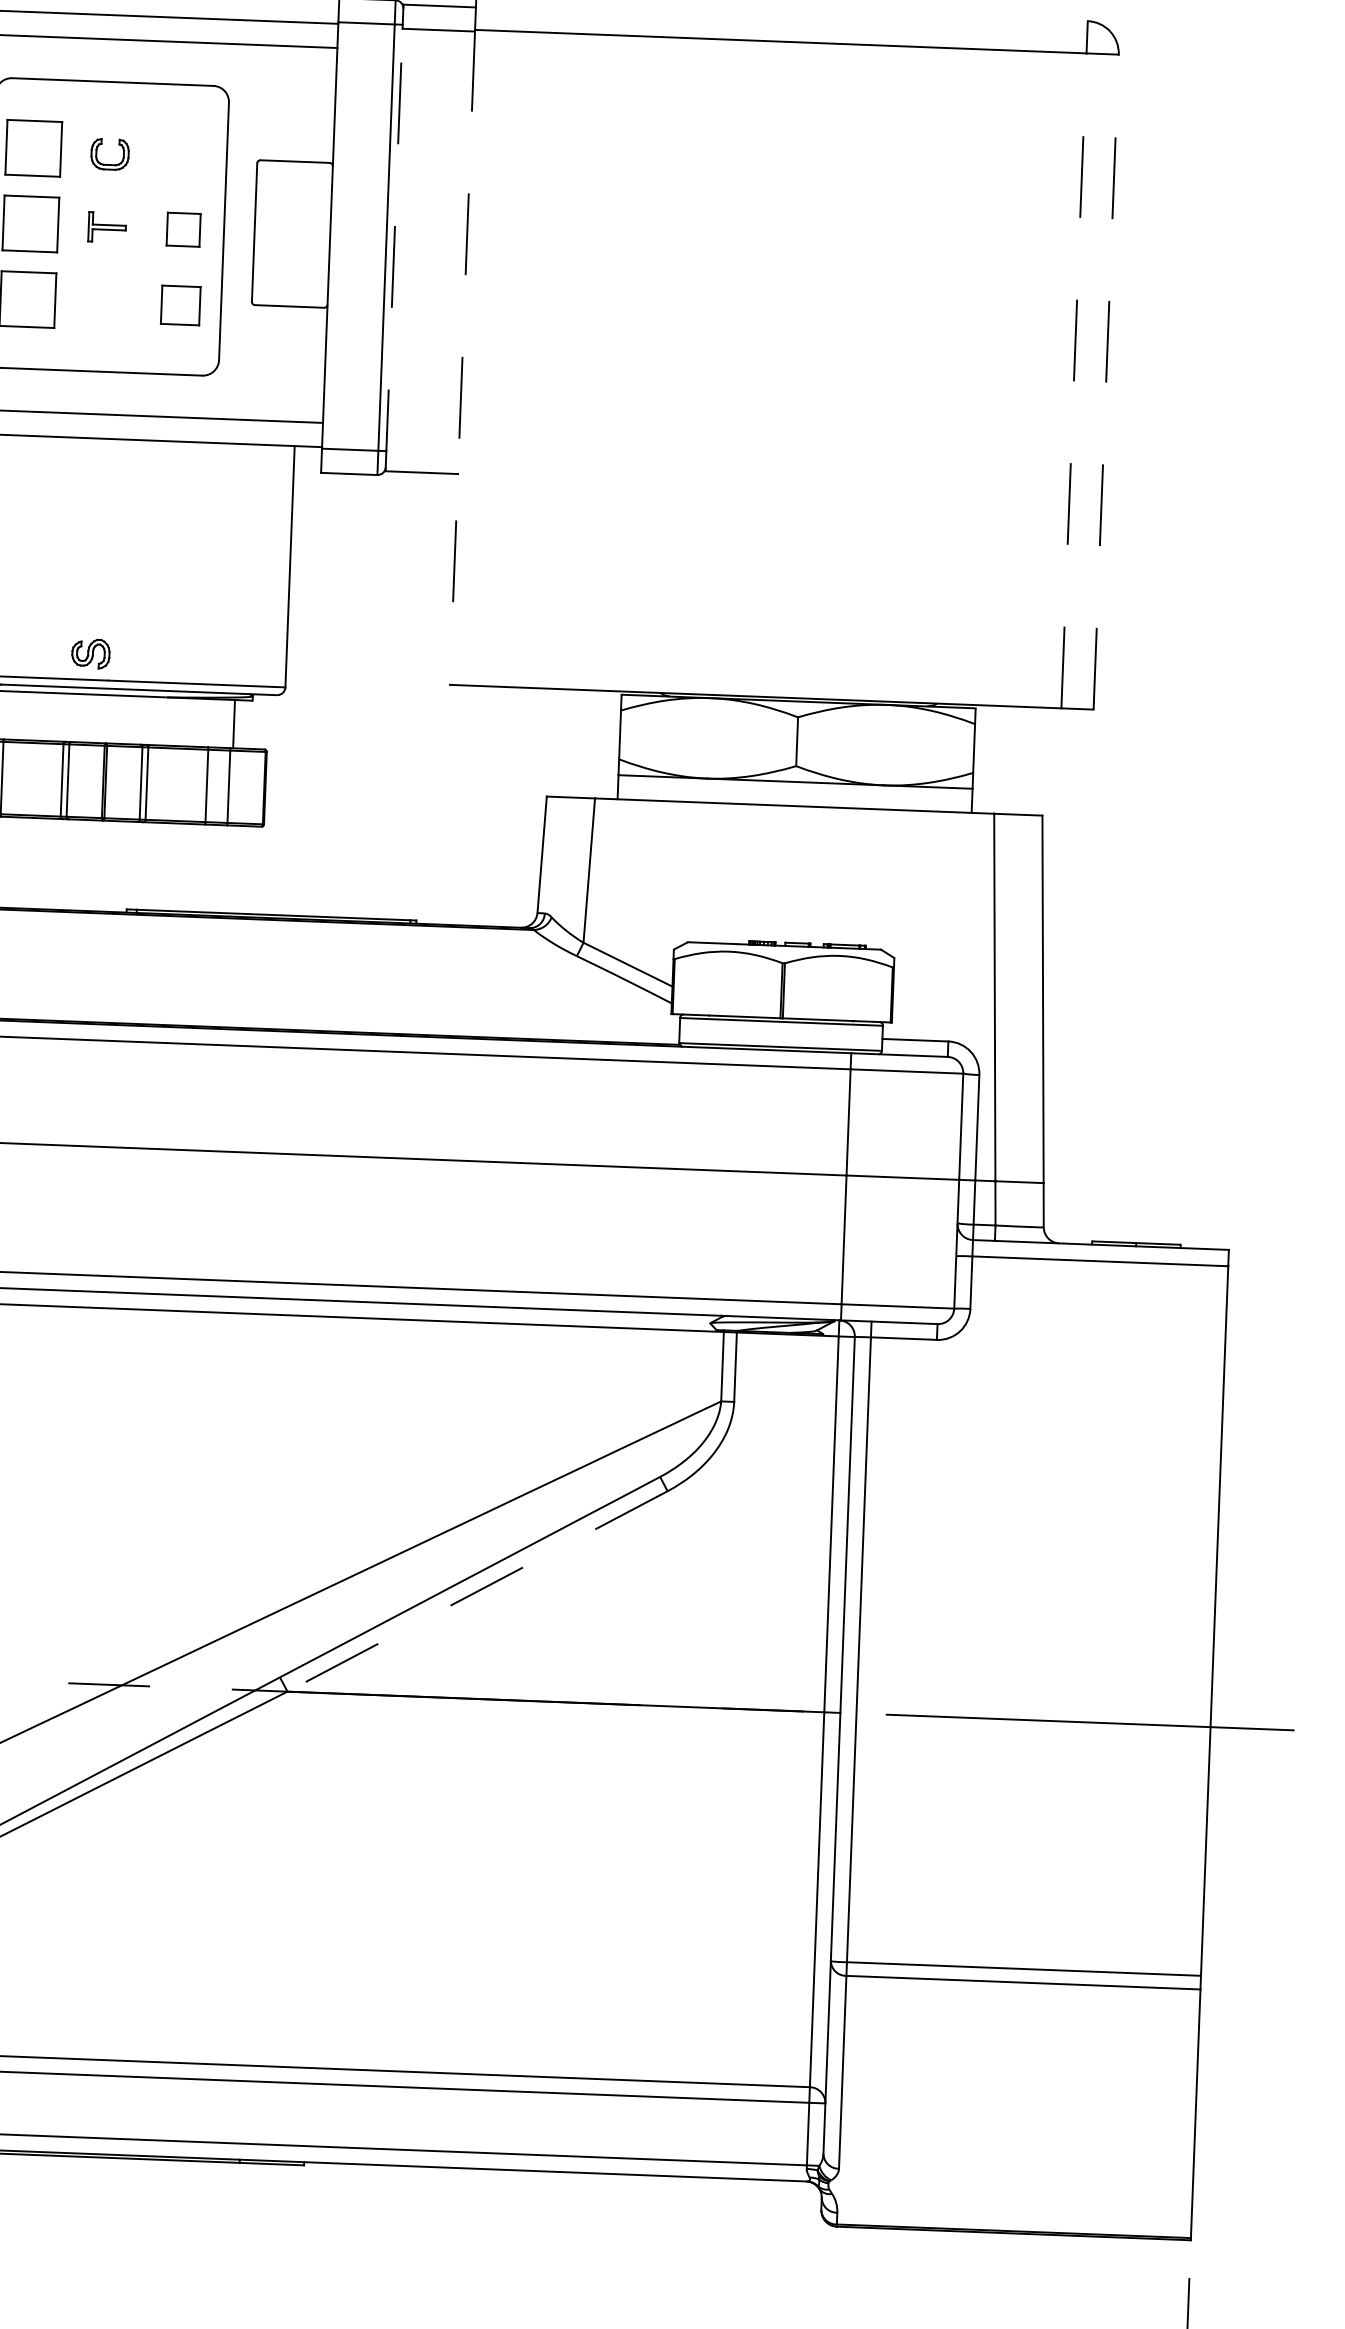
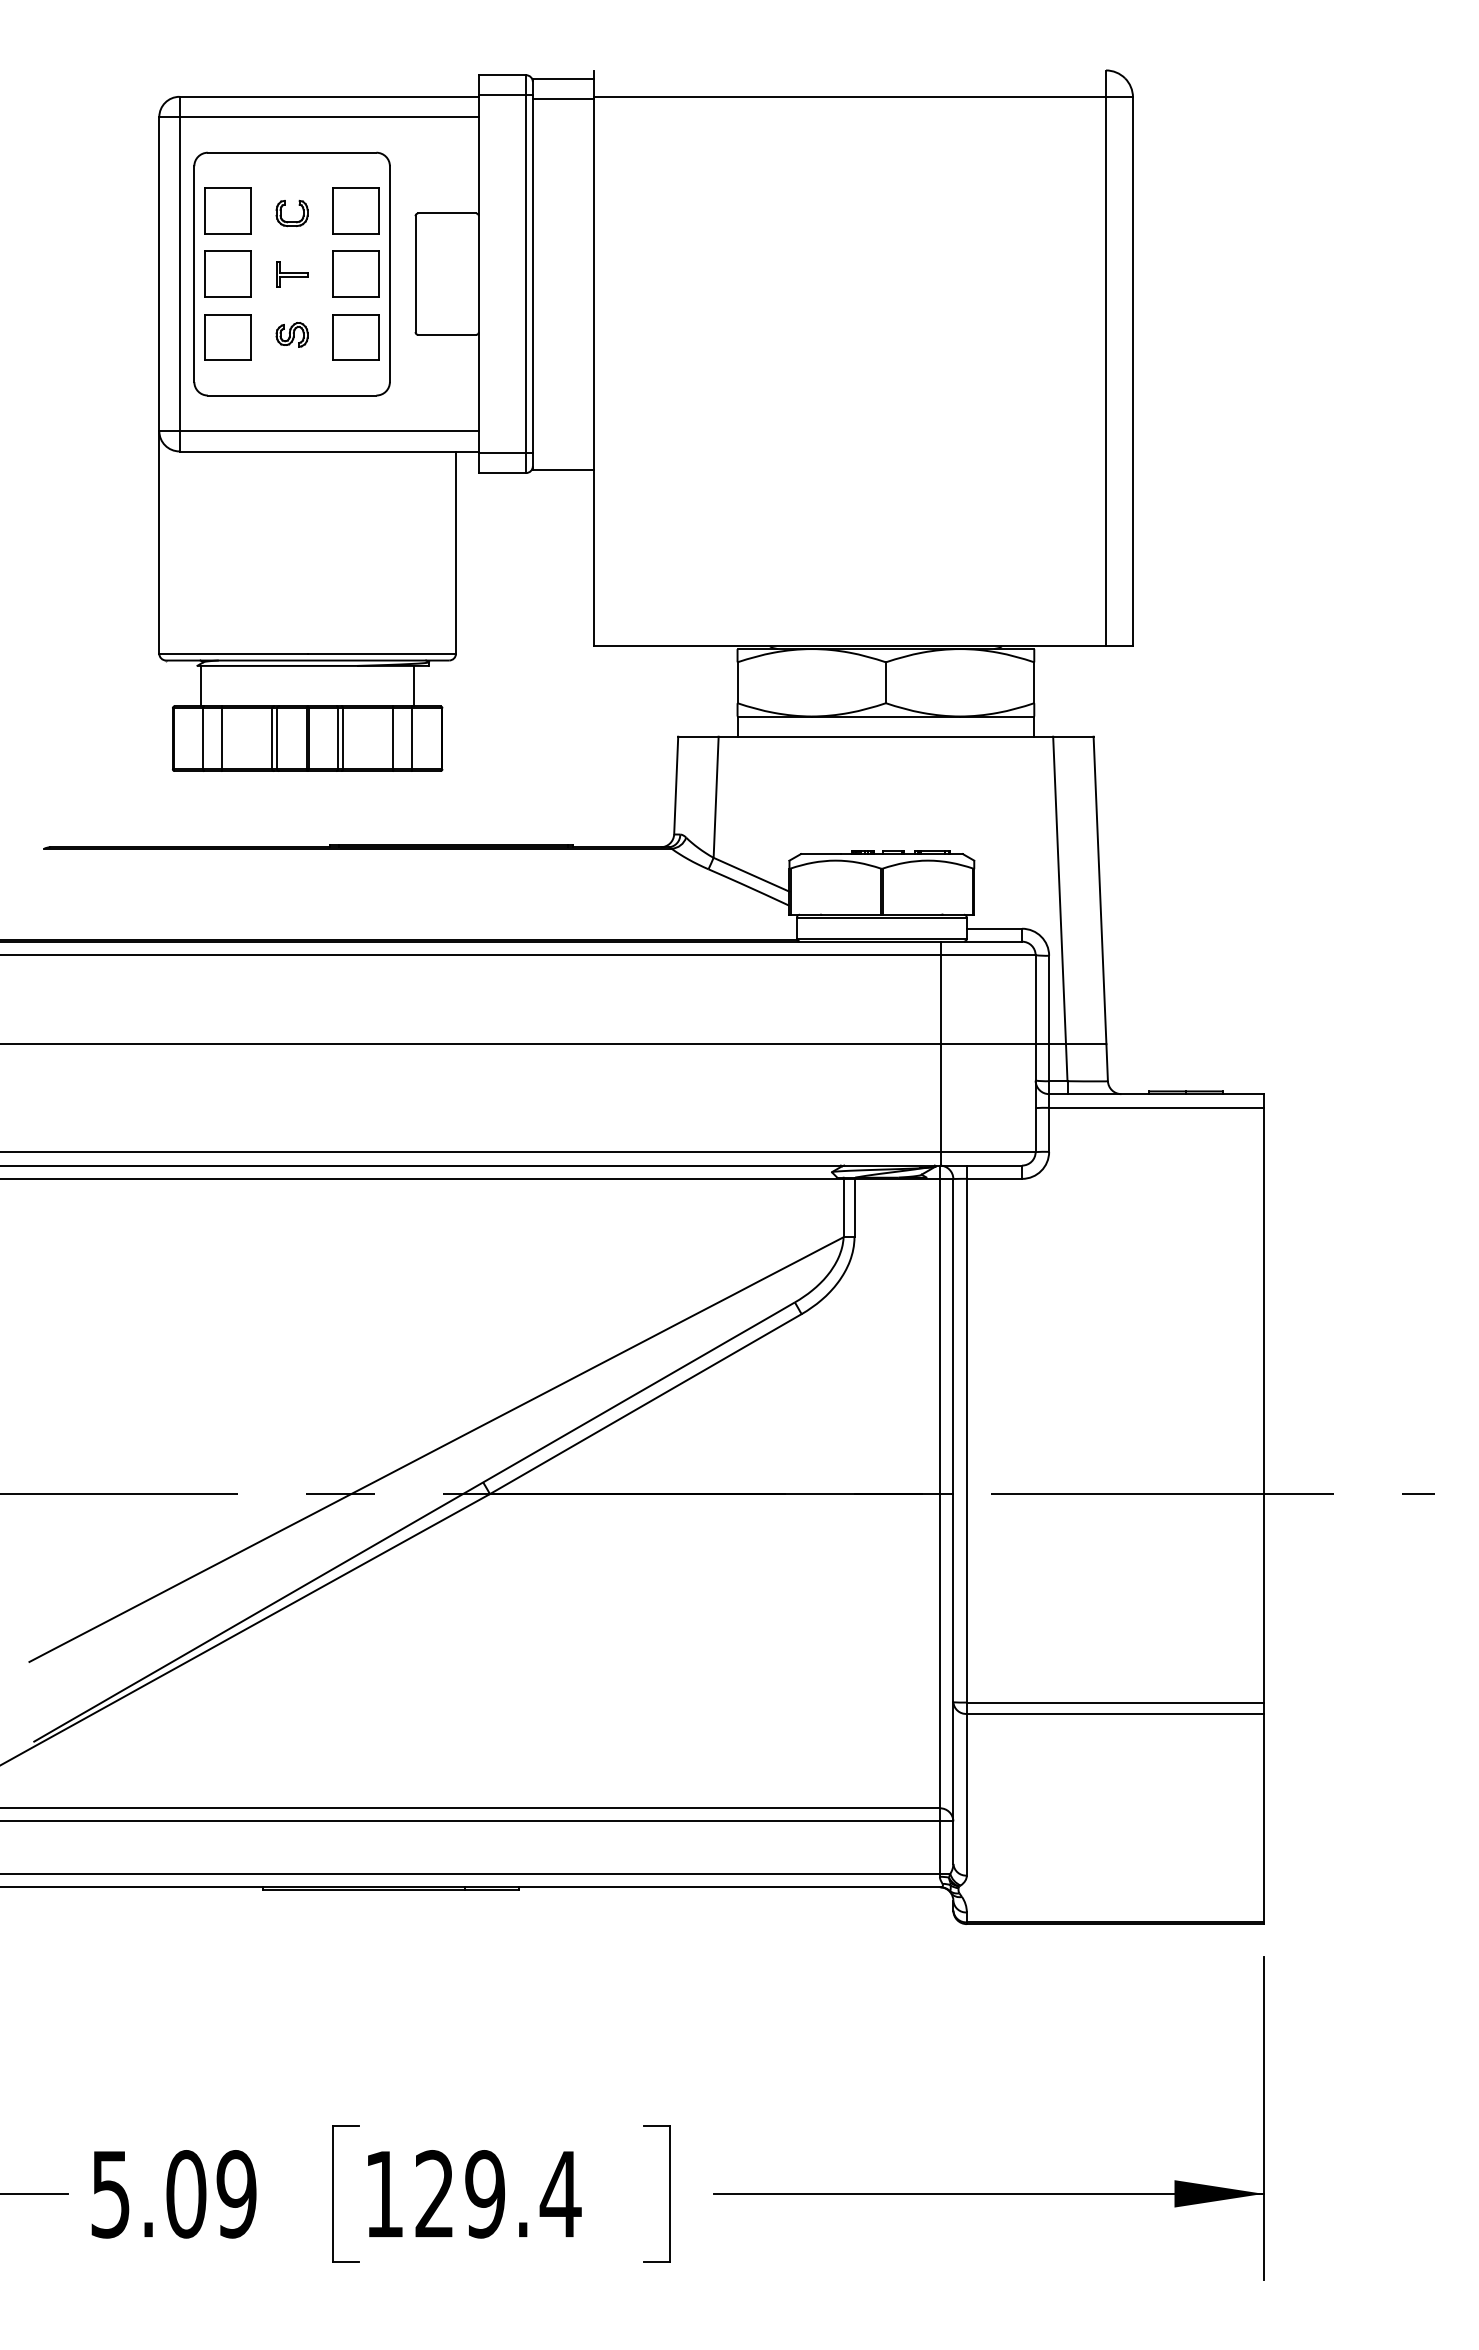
part: (185, 153) -> (355, 210), added
part: (182, 229) -> (355, 273), size x1.67
line: (393, 249) -> (532, 283), dashed -> solid
part: (180, 305) -> (355, 337), size x1.43
line: (462, 358) -> (593, 372), dashed -> solid
line: (1074, 380) -> (1106, 371), dashed -> solid
line: (1106, 381) -> (1133, 371), dashed -> solid
part: (90, 653) -> (291, 334), moved
line: (477, 1591) -> (645, 1404), dashed -> solid

